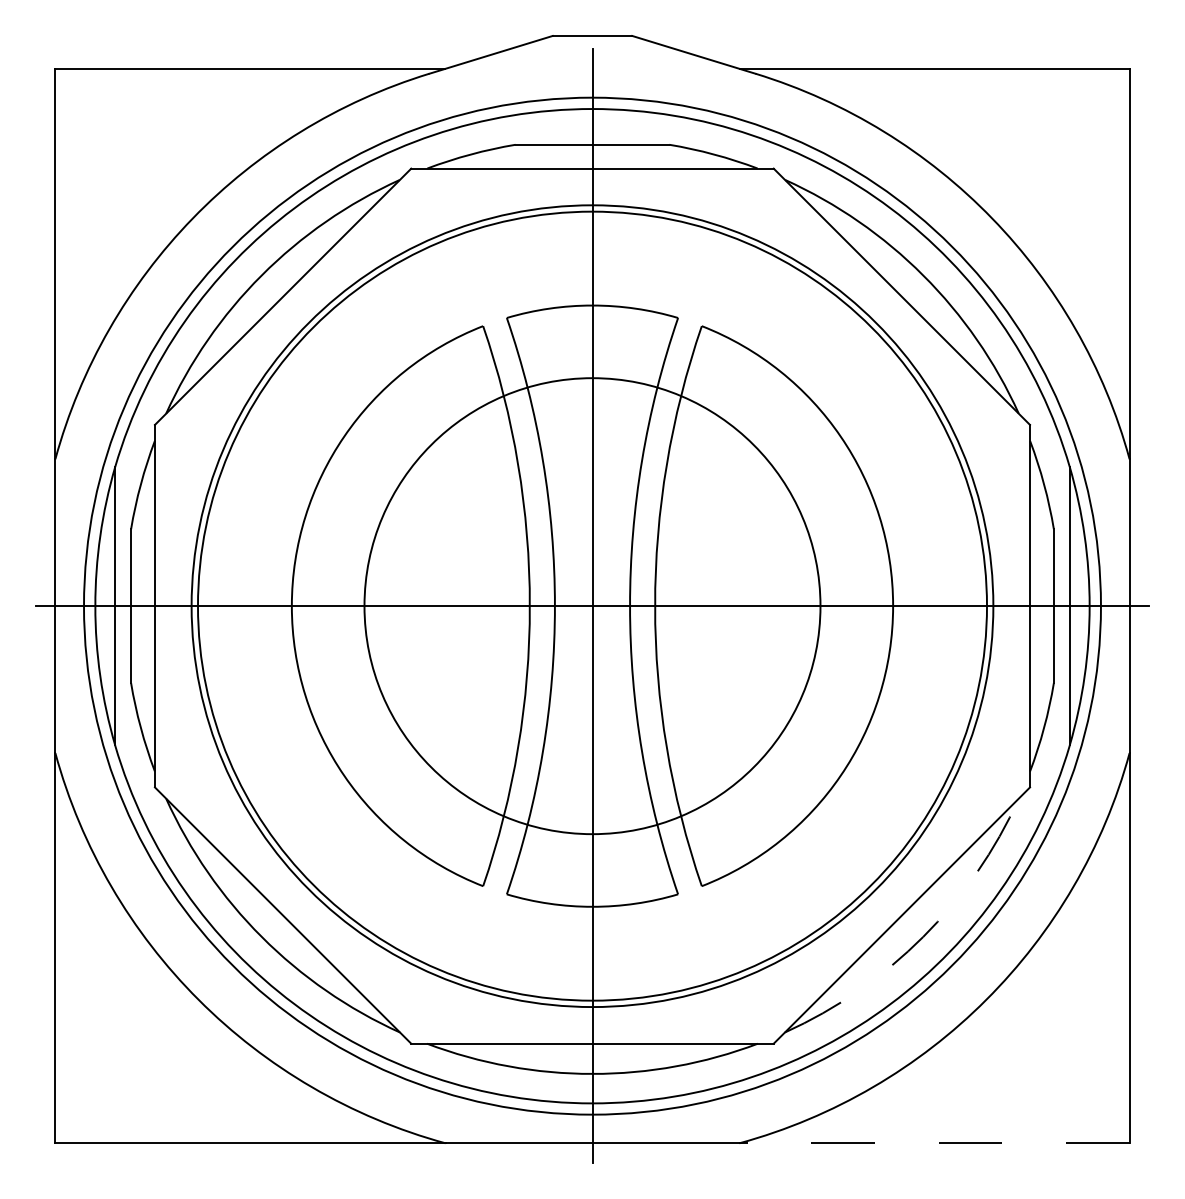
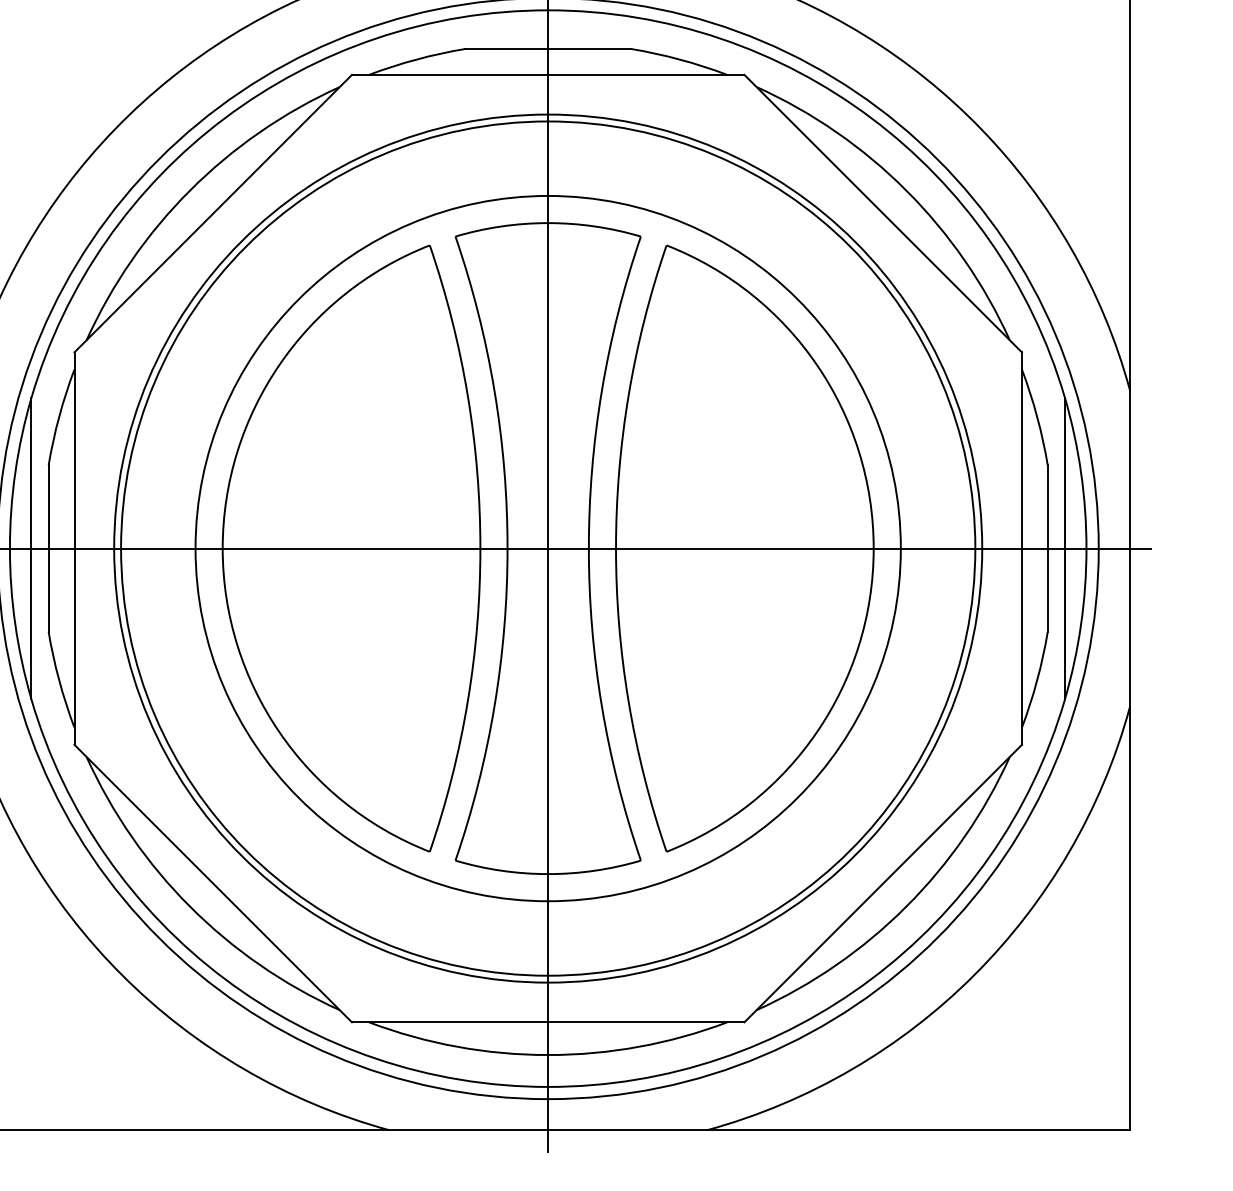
circle: (592, 605) -> (548, 547), size x1.43
arc: (923, 936) -> (906, 906), dashed -> solid
line: (934, 1143) -> (918, 1130), dashed -> solid

